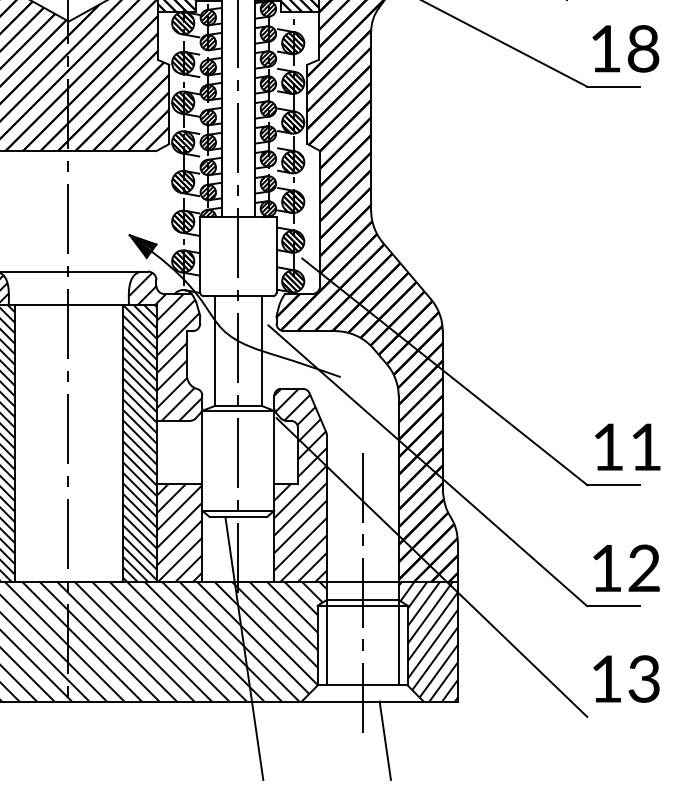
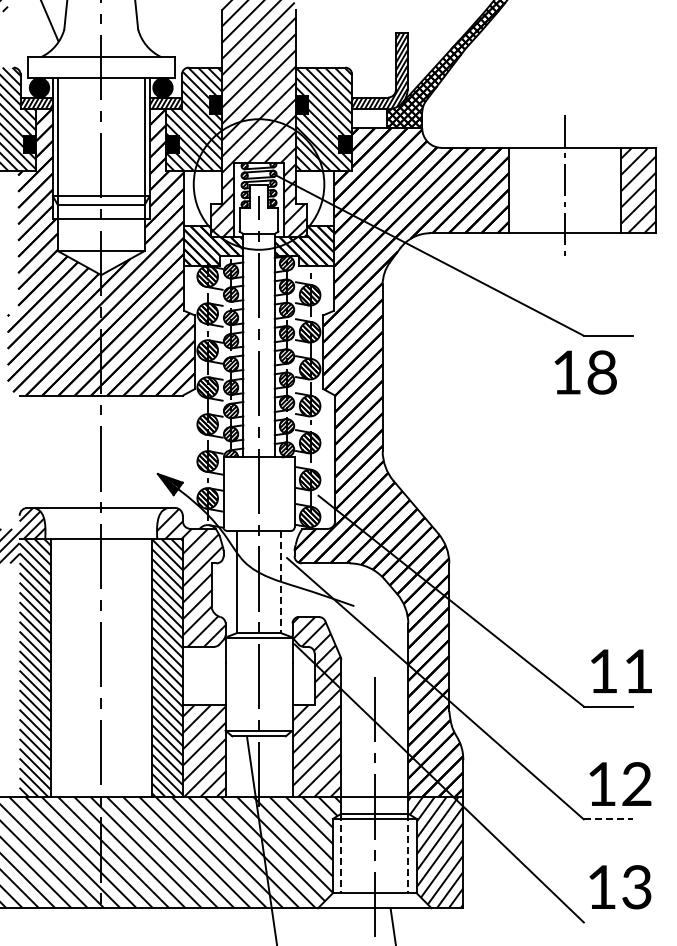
text: (625, 48) -> (585, 372), moved
line: (262, 351) -> (281, 582), solid -> dashed
line: (613, 606) -> (608, 819), solid -> dashed
line: (326, 642) -> (341, 853), solid -> dashed
line: (398, 642) -> (408, 853), solid -> dashed

